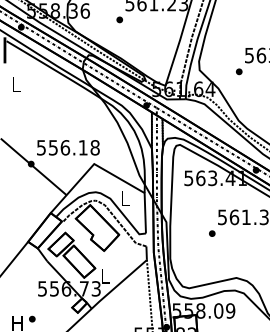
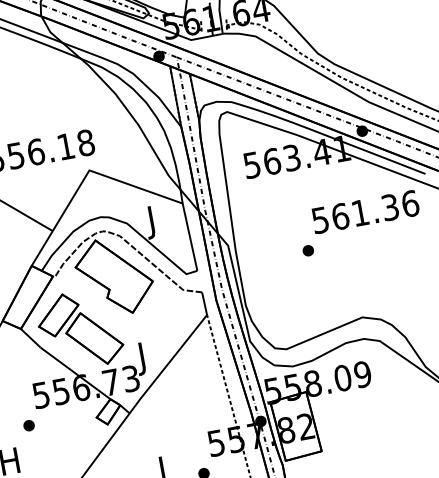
text: (125, 200) -> (152, 221), L -> J
text: (105, 278) -> (143, 358), L -> J
part: (32, 318) -> (29, 424), moved

